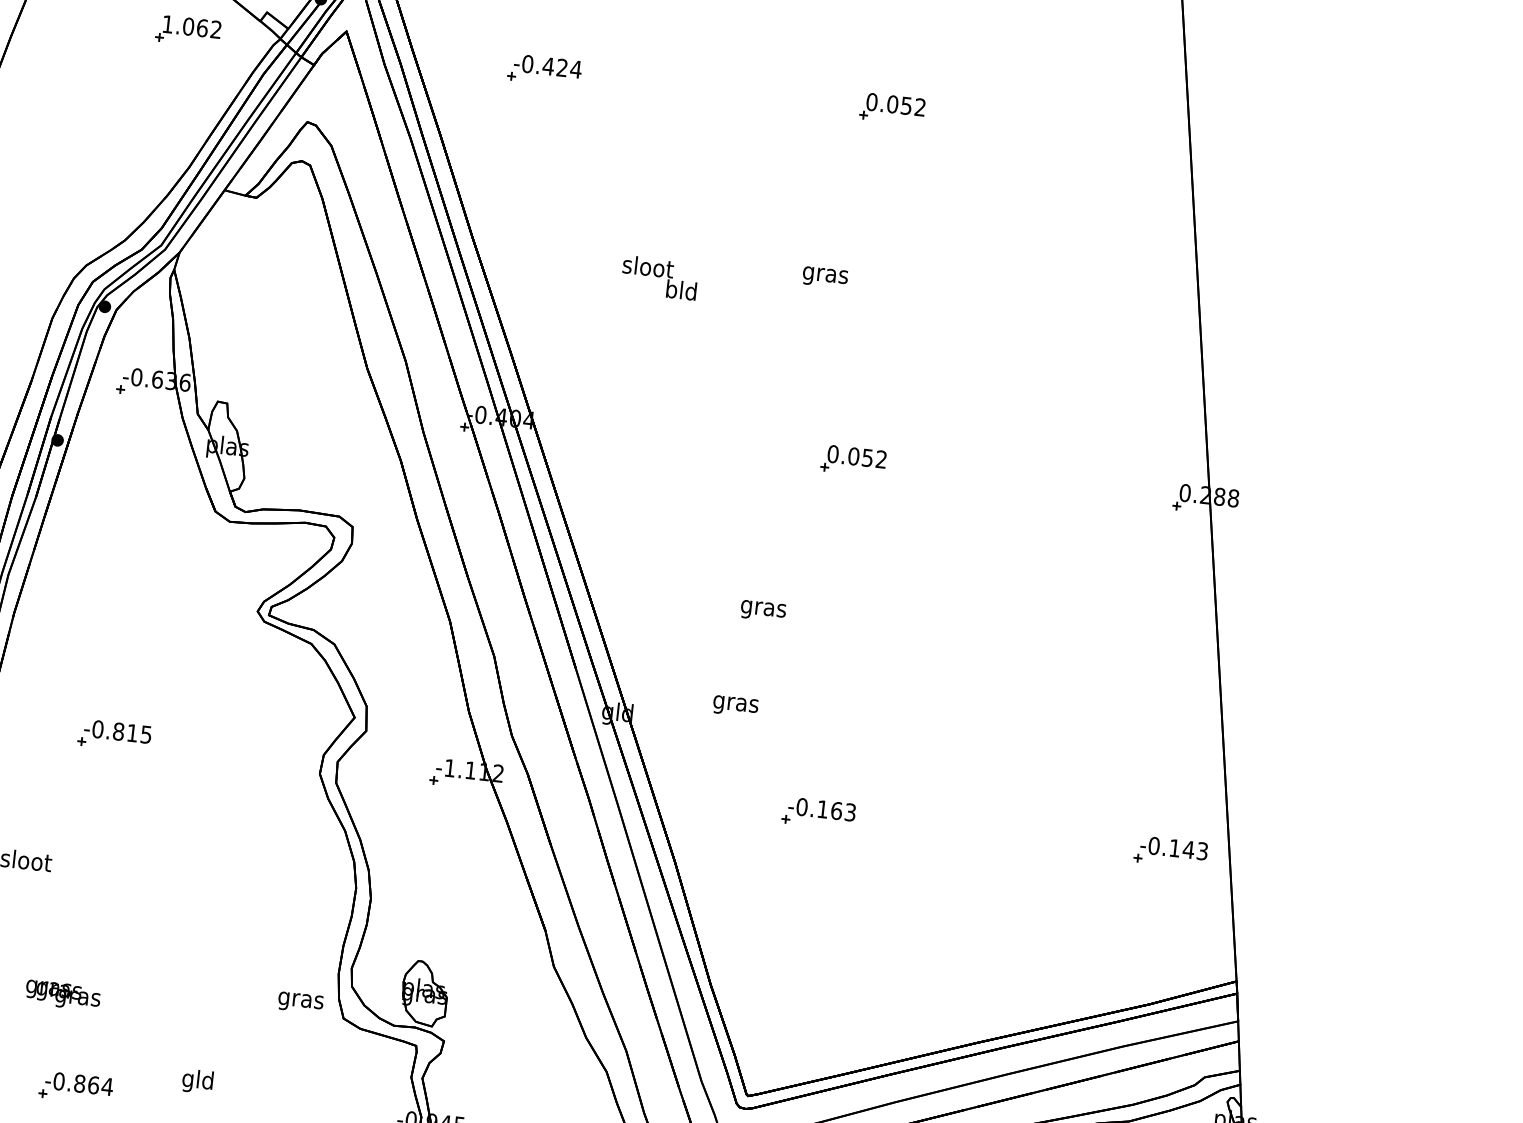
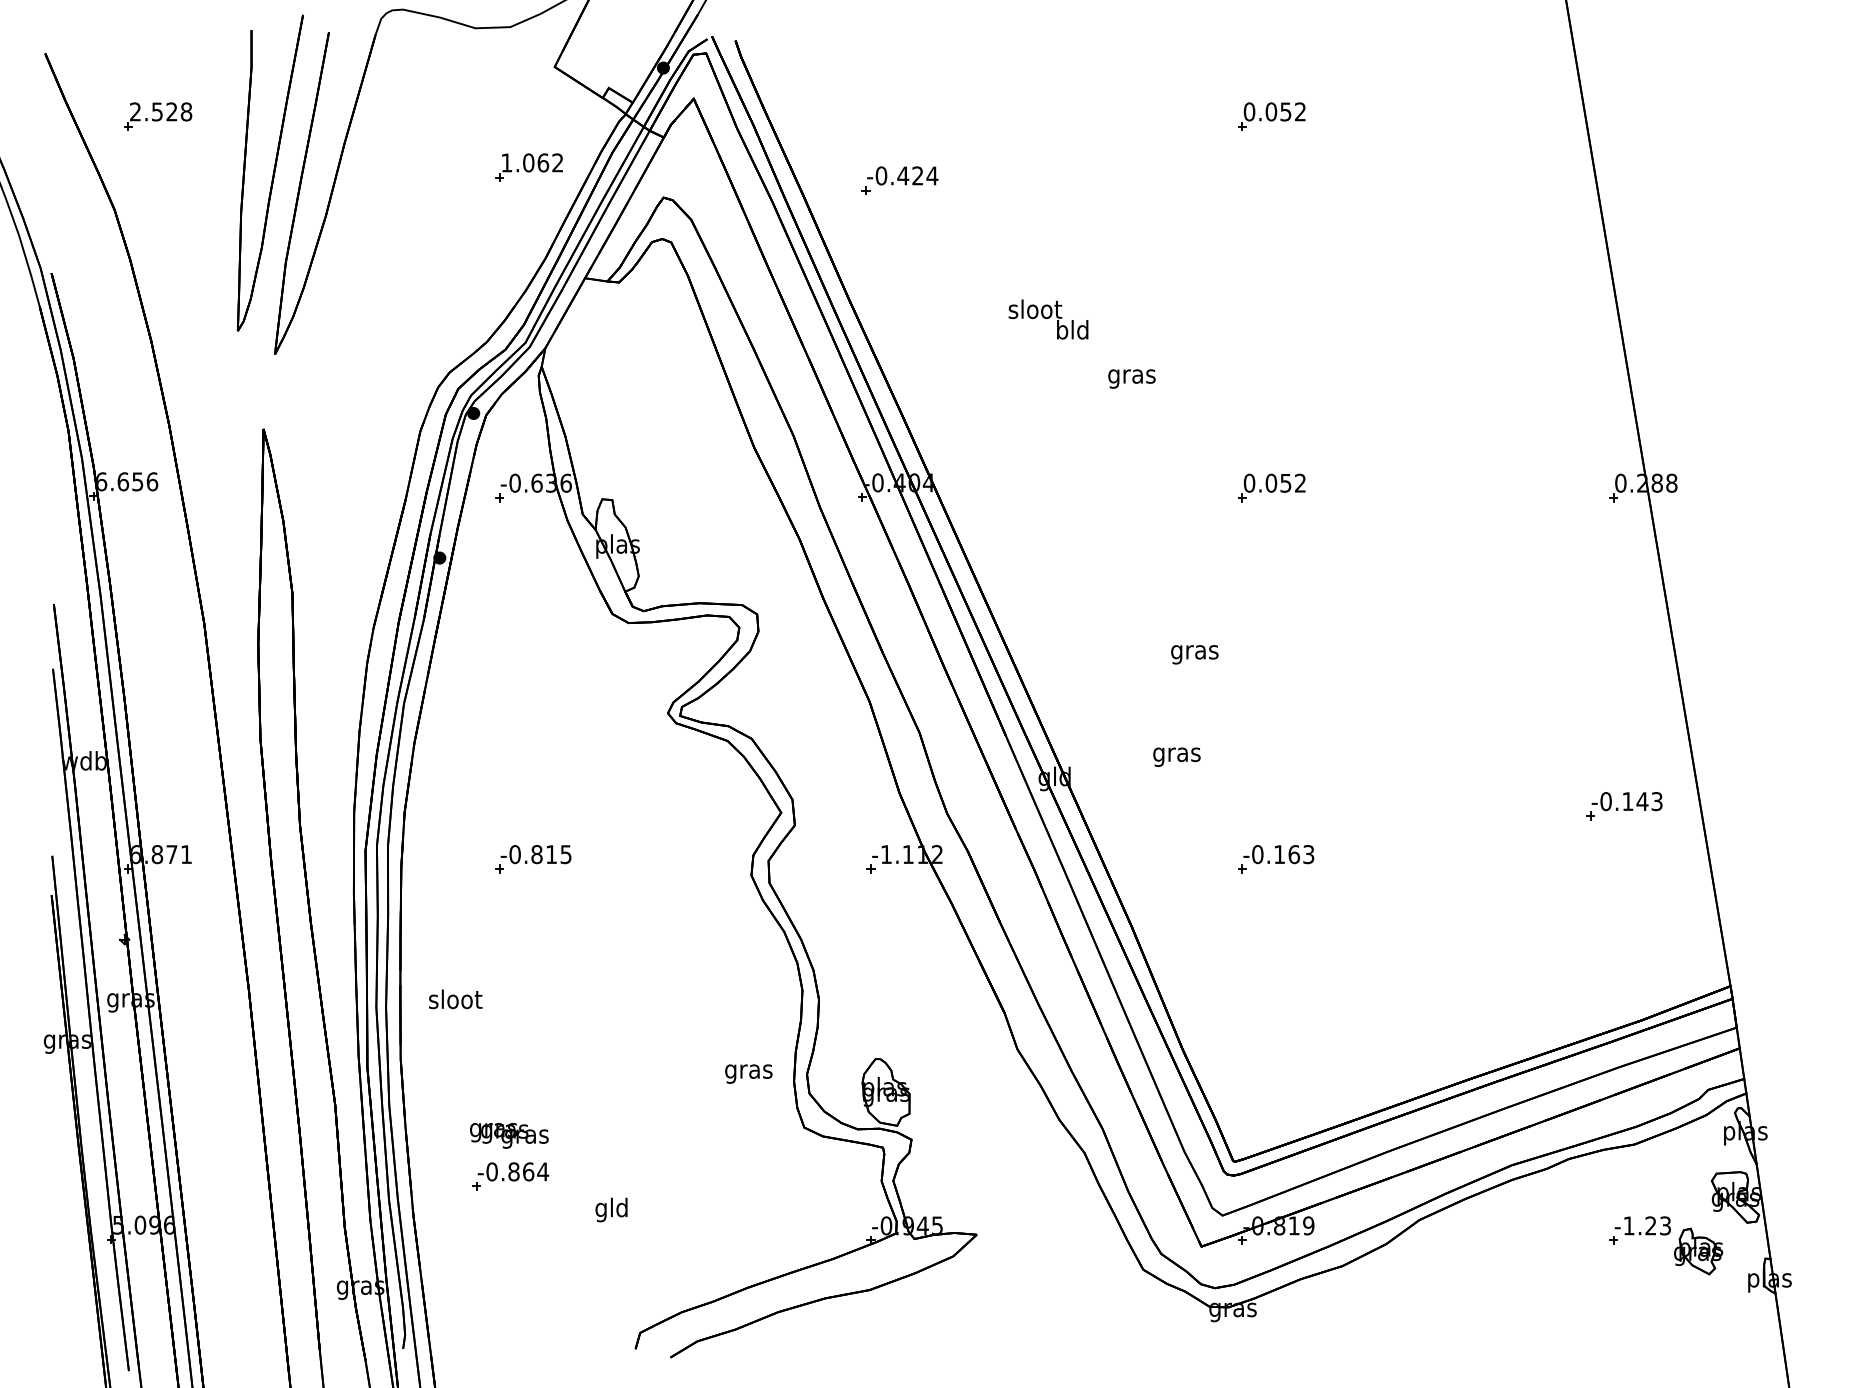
part: (187, 30) -> (528, 167), moved
part: (544, 70) -> (899, 180), moved
text: (824, 276) -> (1131, 378), moved
part: (1171, 852) -> (1624, 806), moved
text: (300, 1002) -> (748, 1073), moved
text: (197, 1081) -> (611, 1209), moved
part: (76, 1087) -> (510, 1176), moved

